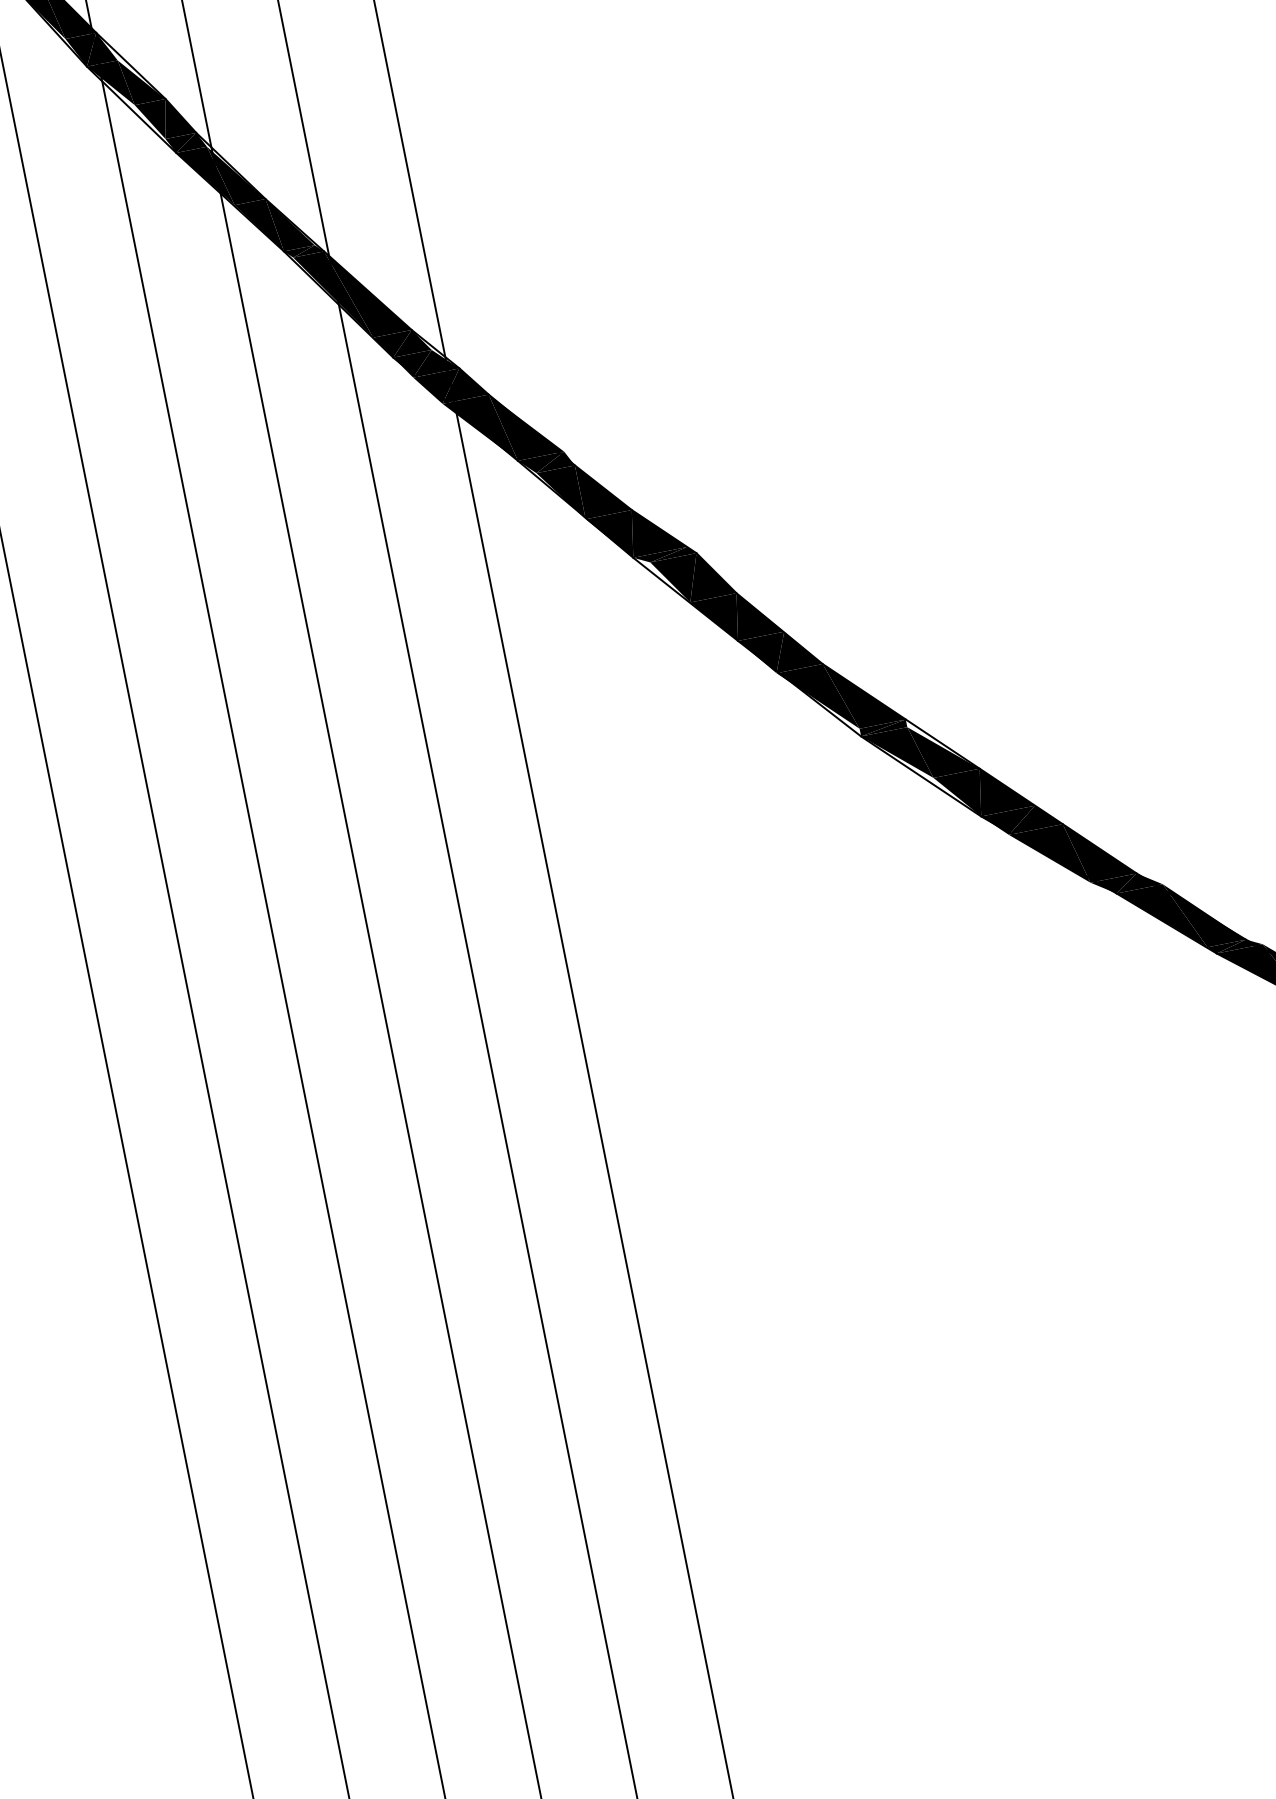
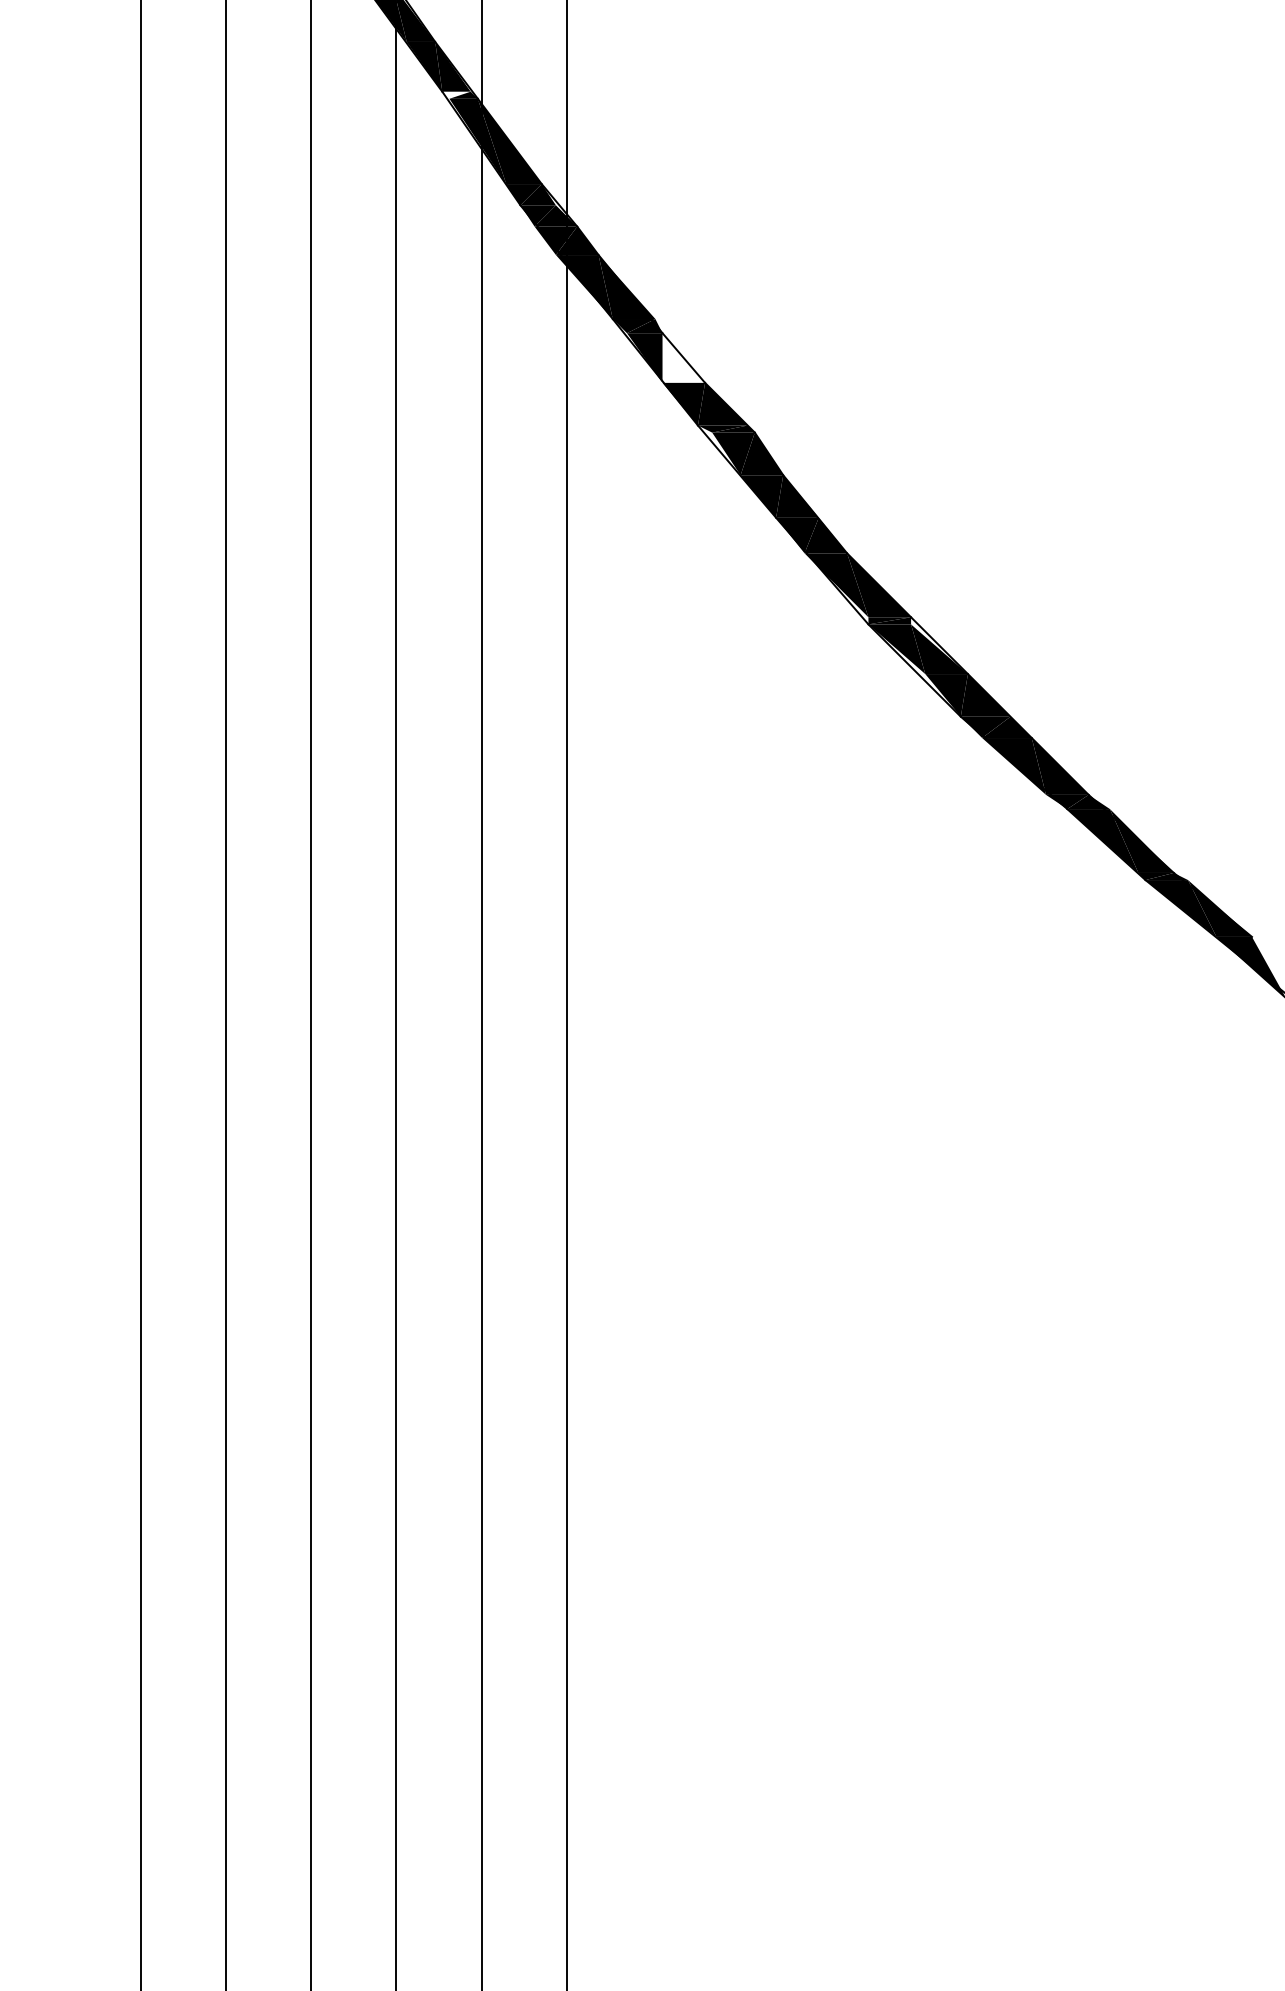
fill: (299, 251) -> (456, 94), removed
fill: (602, 487) -> (683, 357), removed

